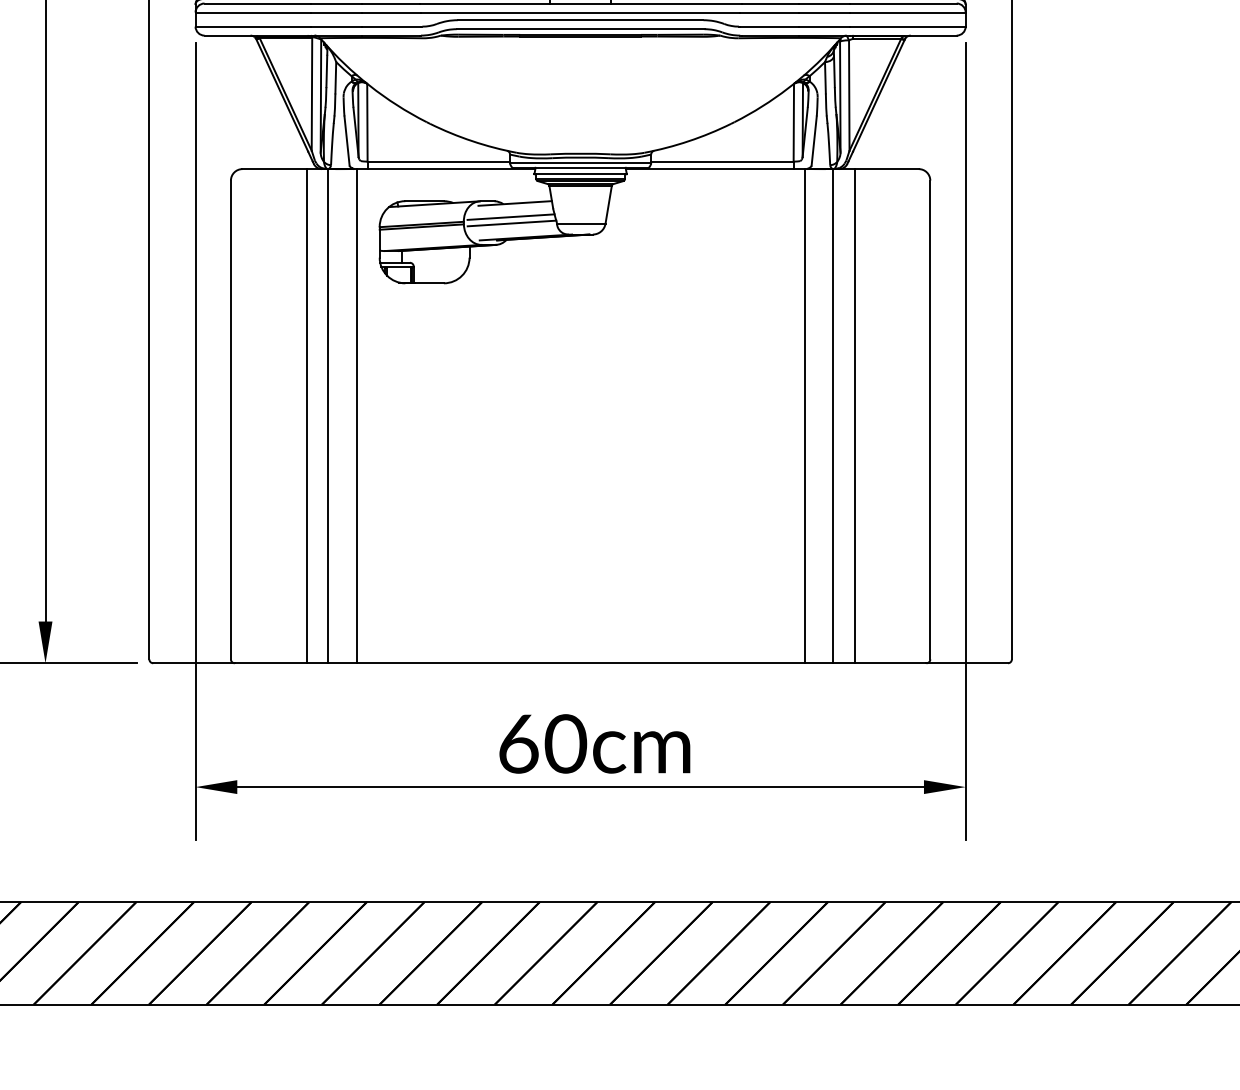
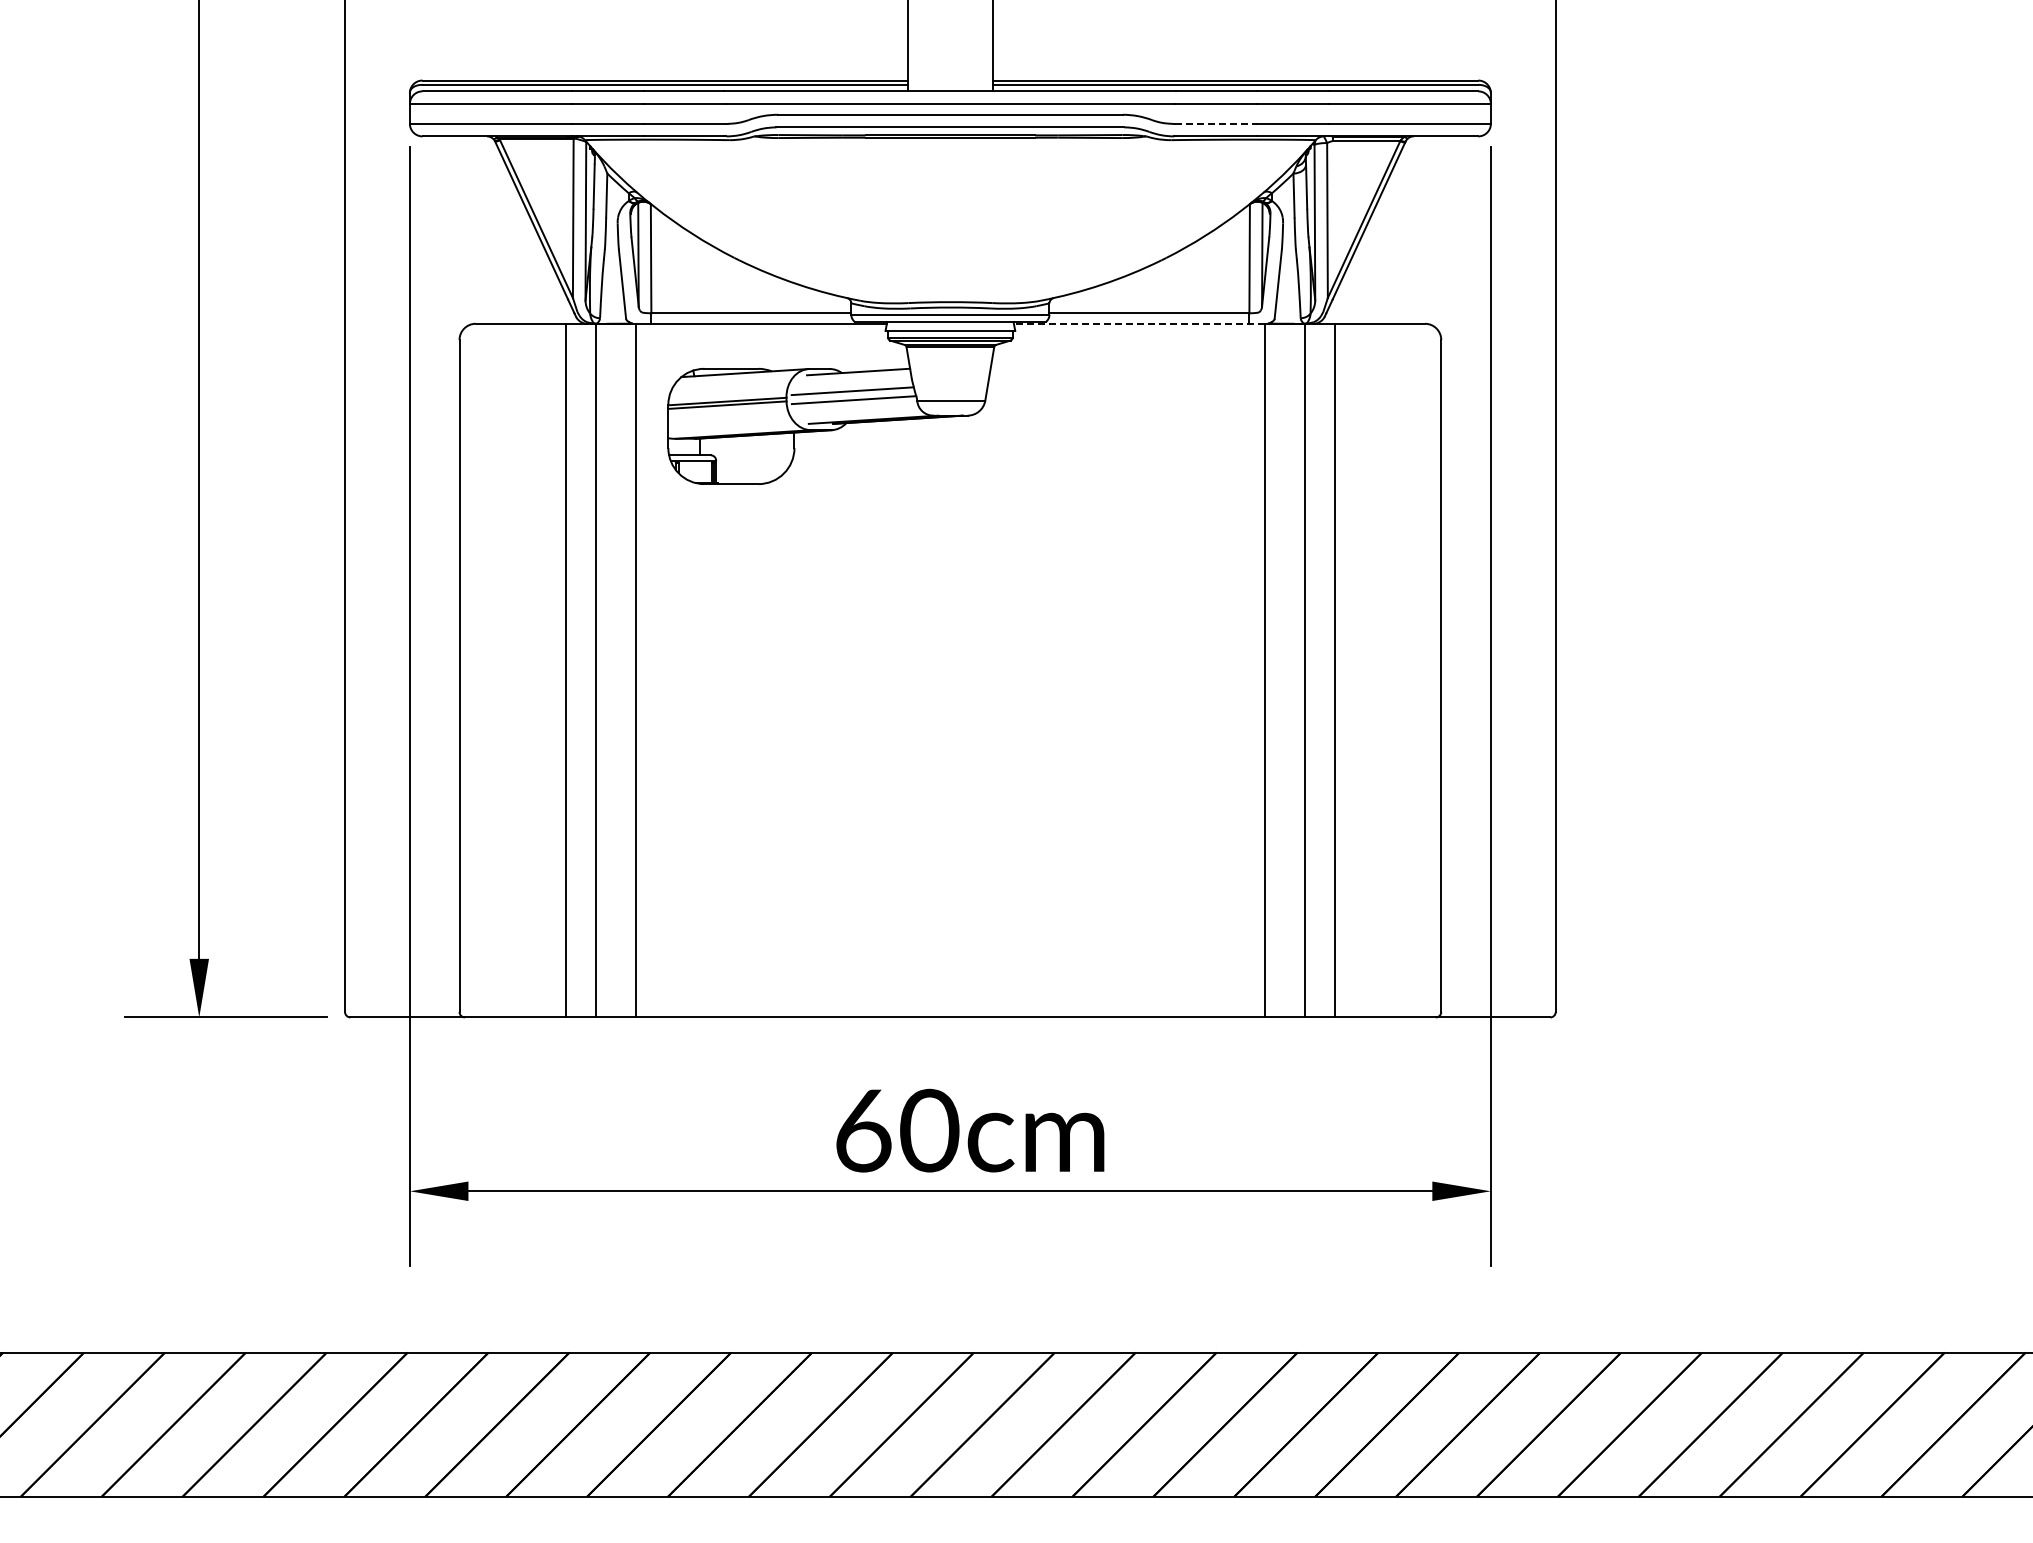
line: (770, 26) -> (1216, 123), solid -> dashed
line: (714, 168) -> (1138, 323), solid -> dashed

